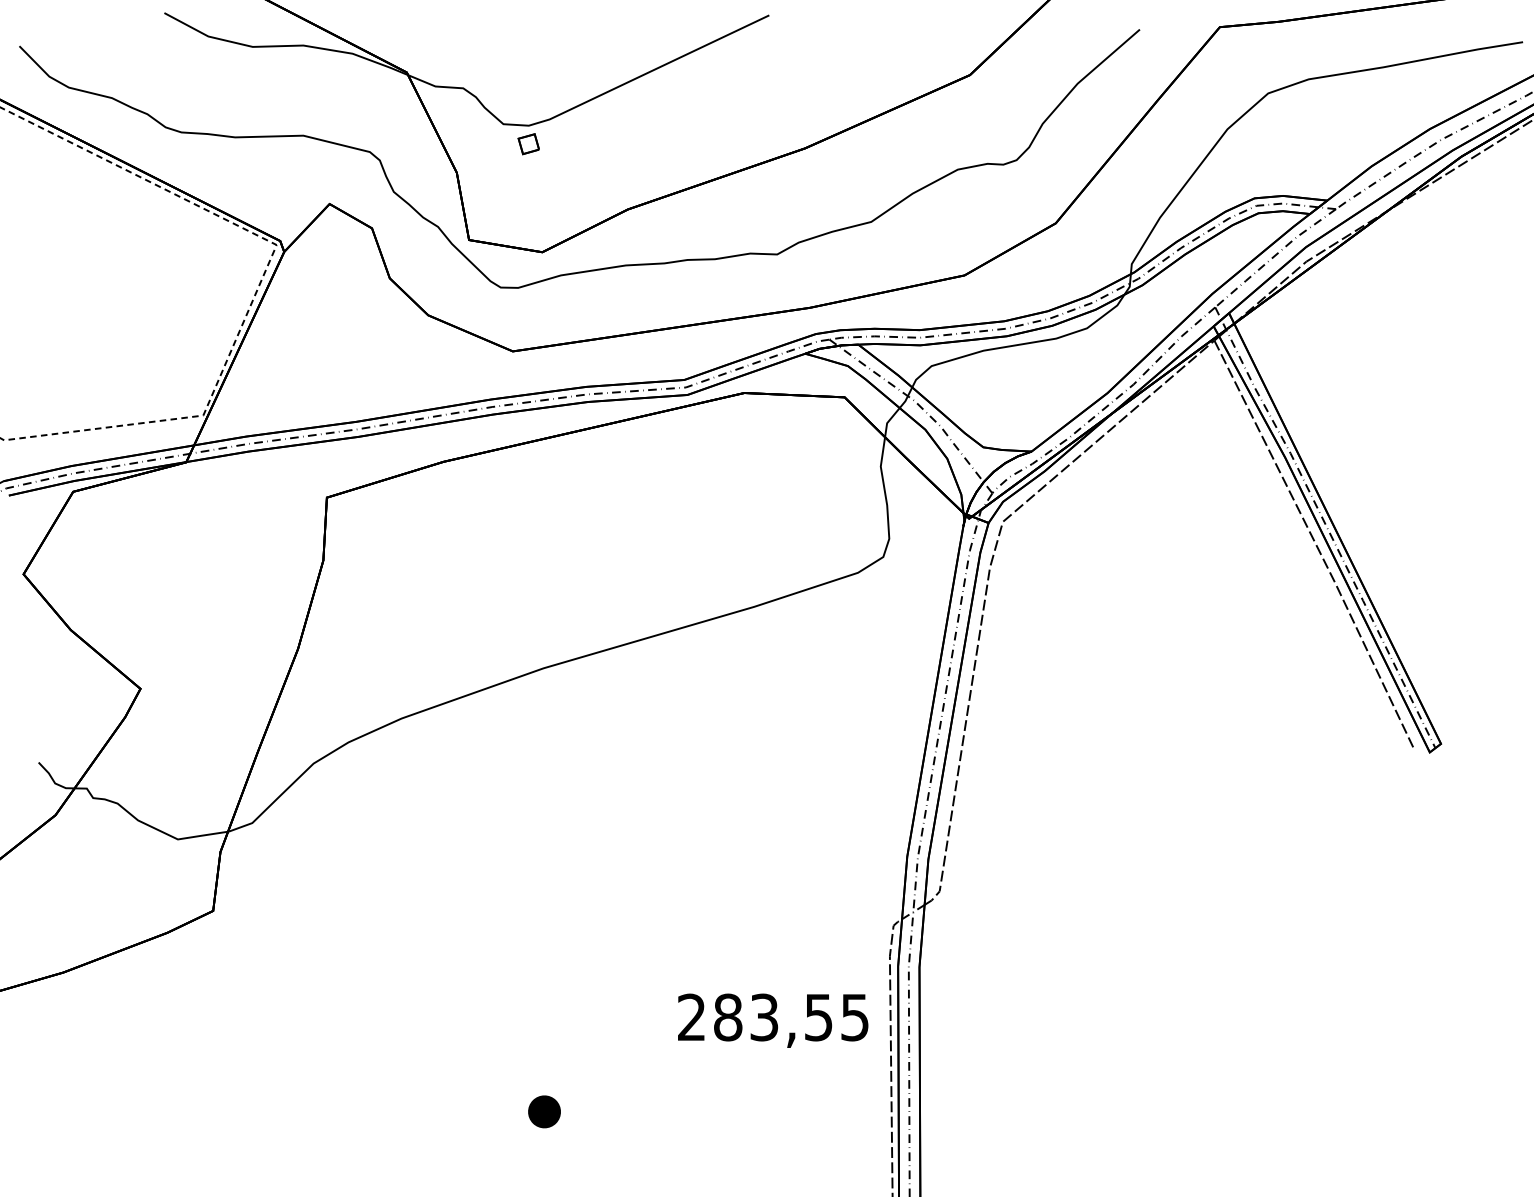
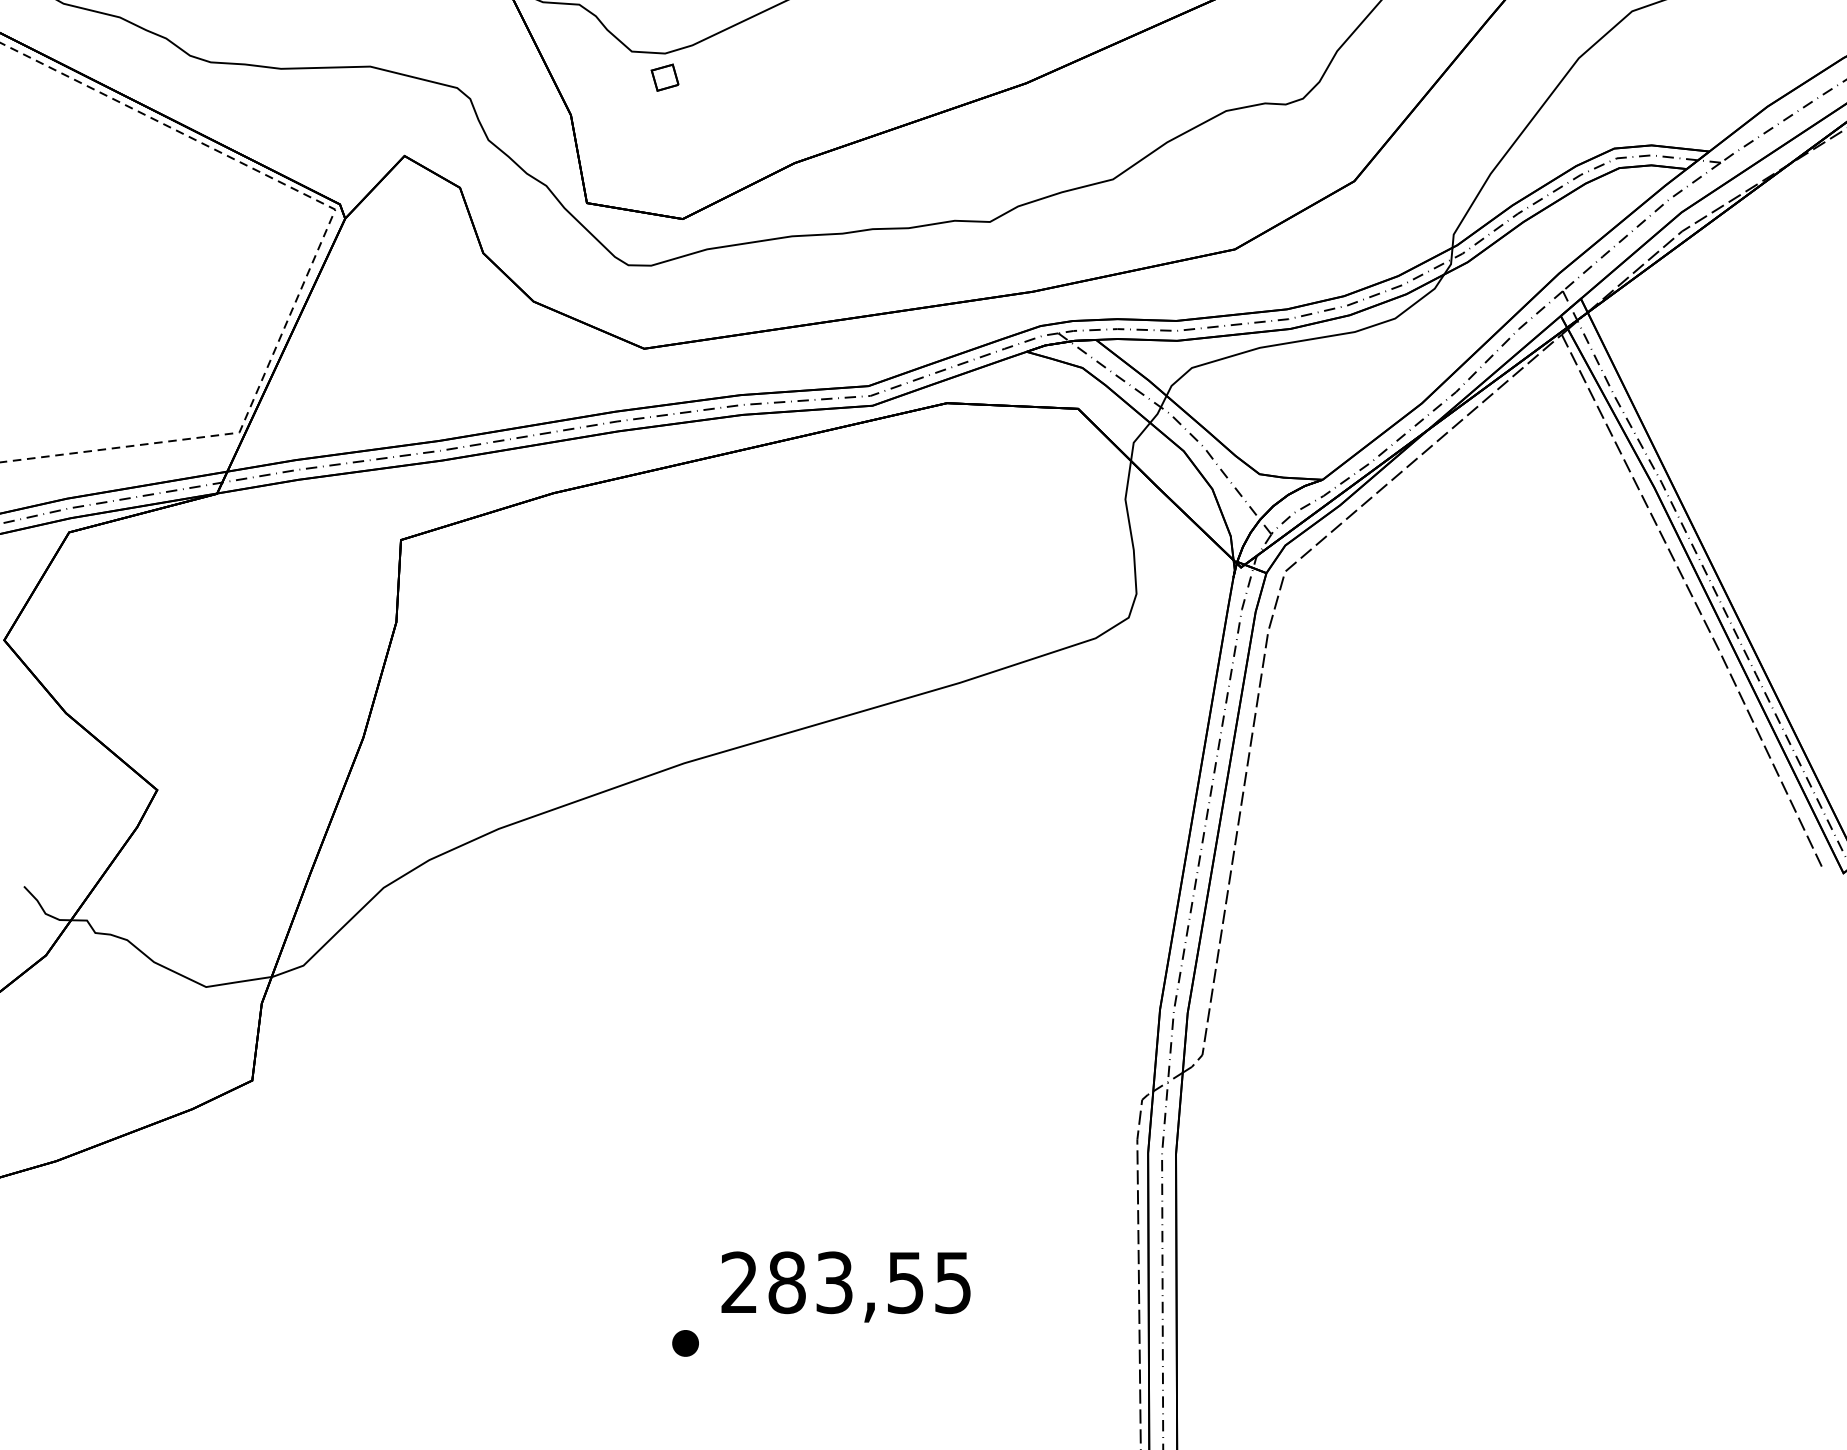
text: (773, 1020) -> (846, 1286), moved
part: (544, 1111) -> (685, 1342), size x0.62

